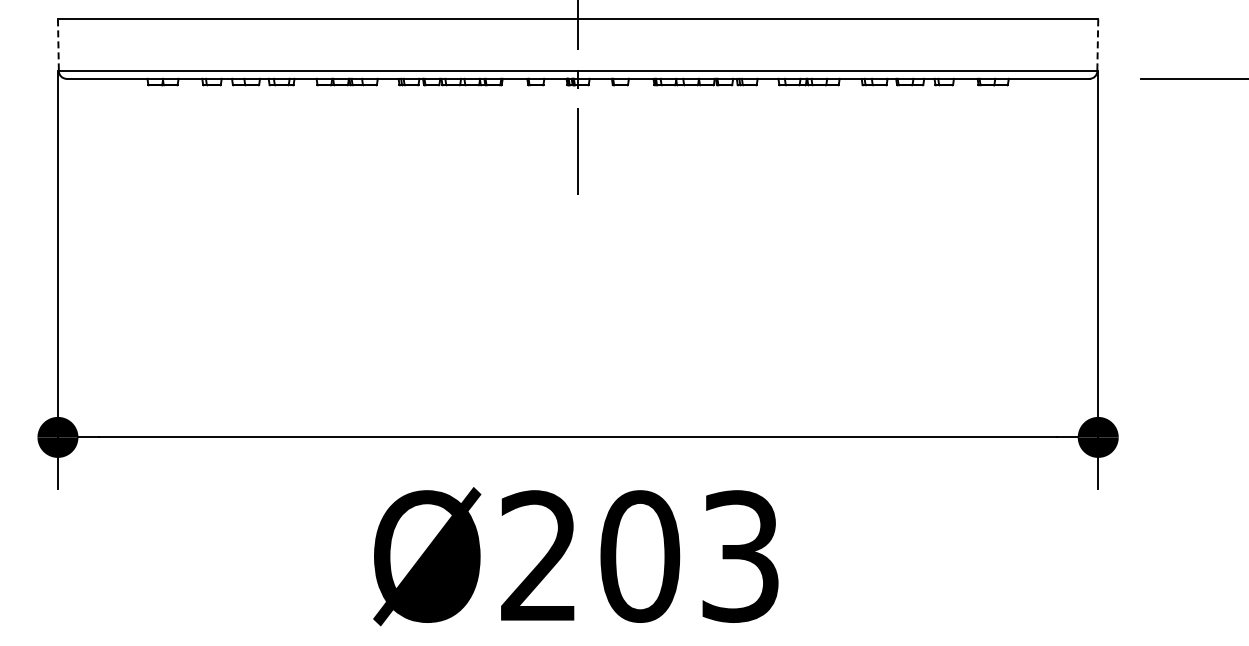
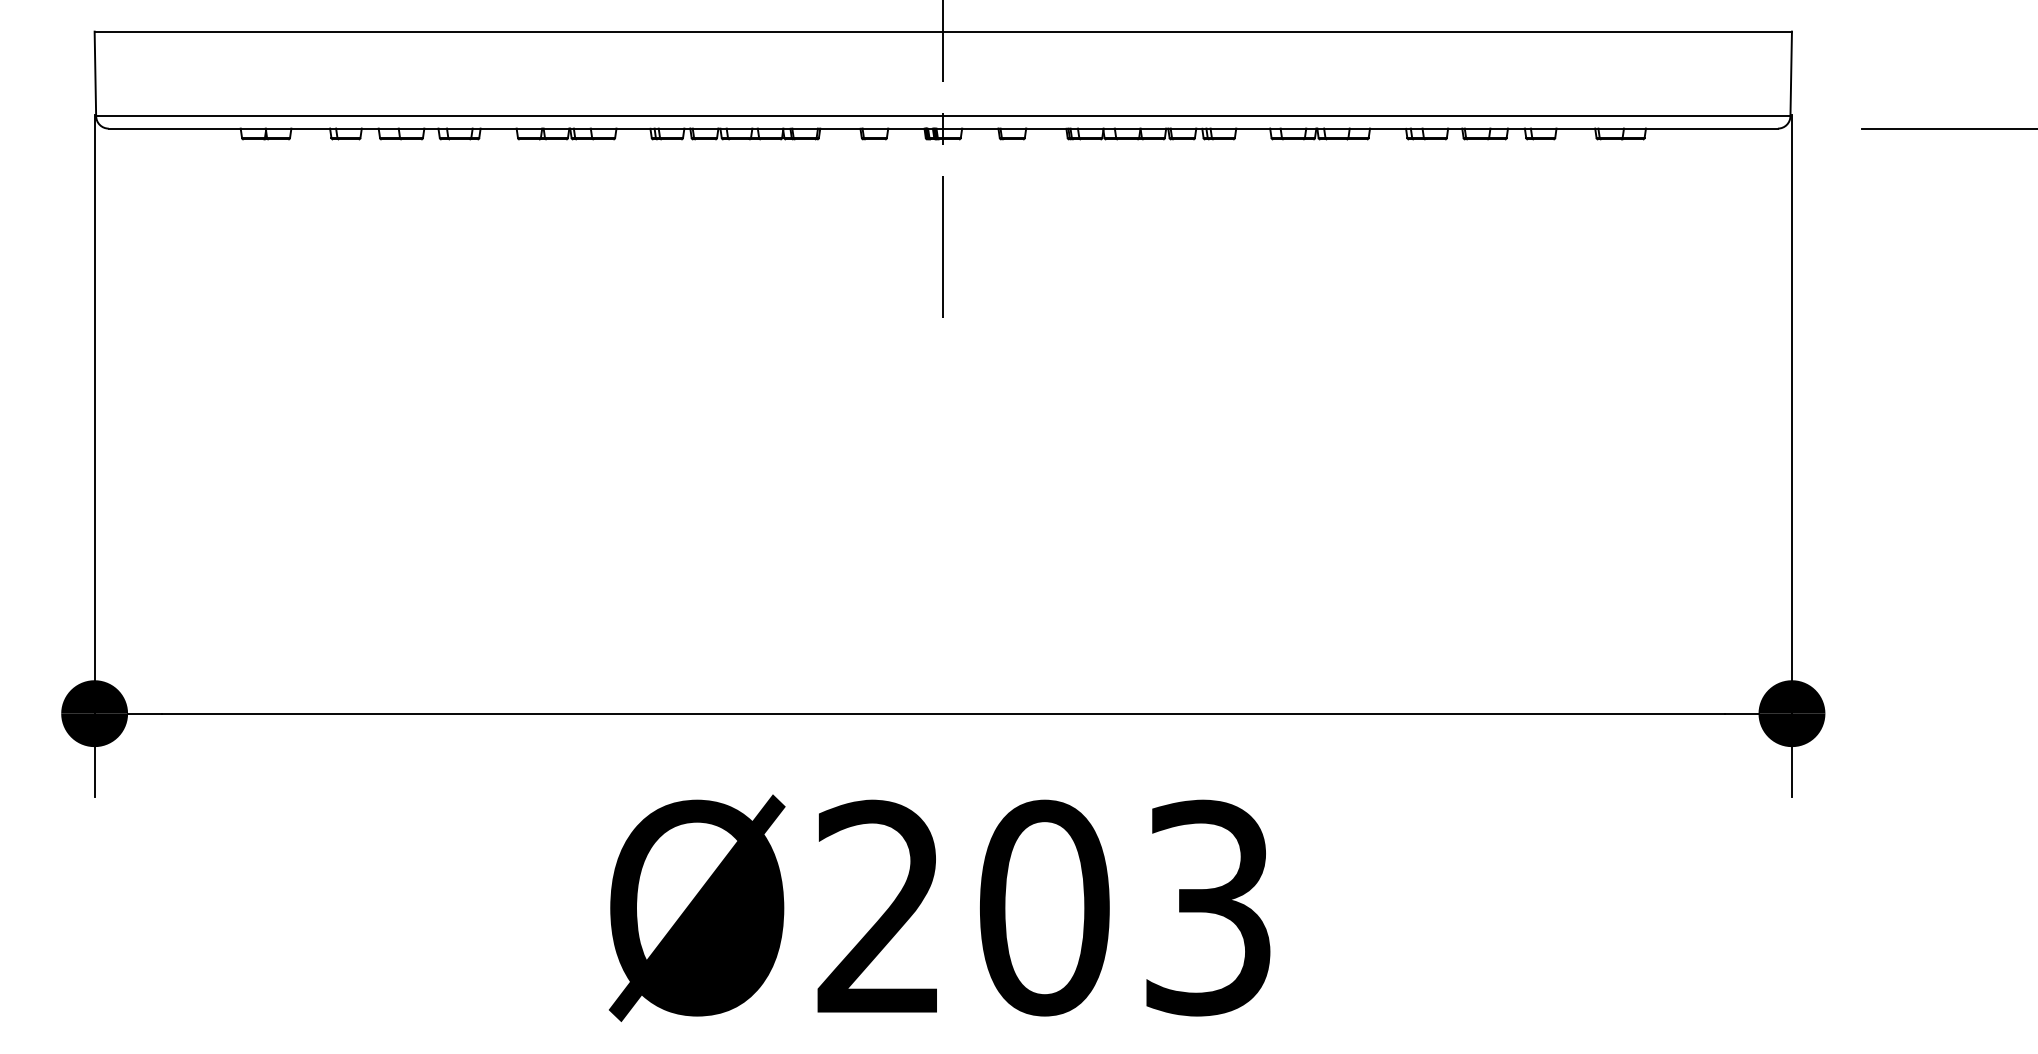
line: (58, 45) -> (95, 74), dashed -> solid
line: (1097, 45) -> (1790, 74), dashed -> solid

